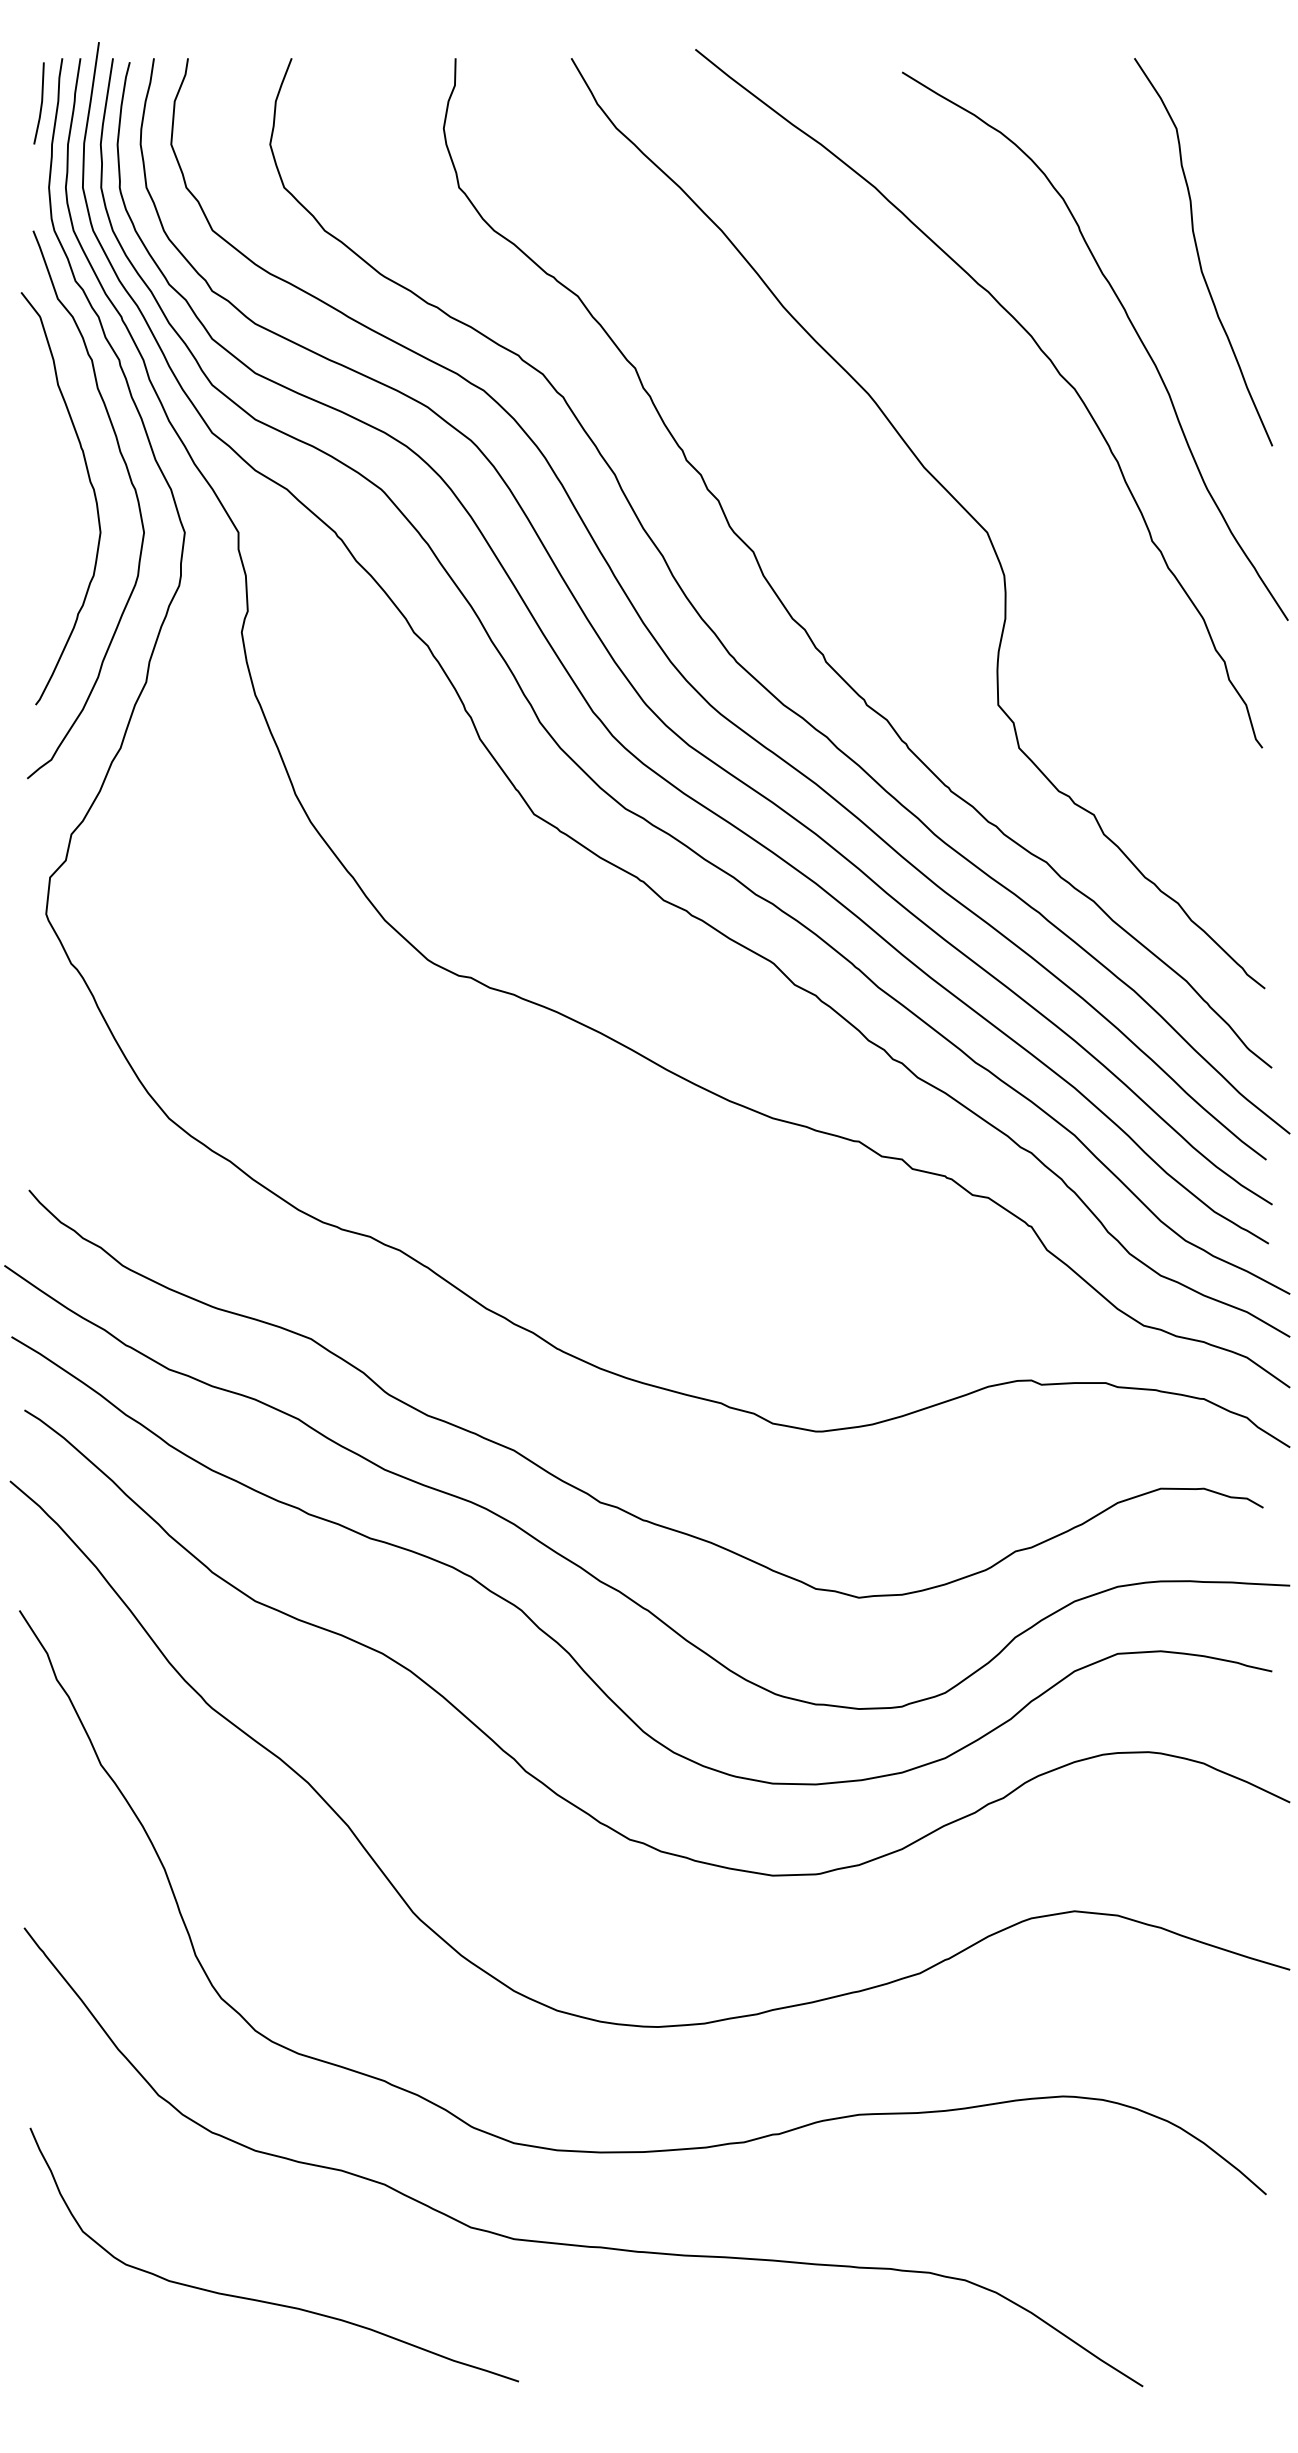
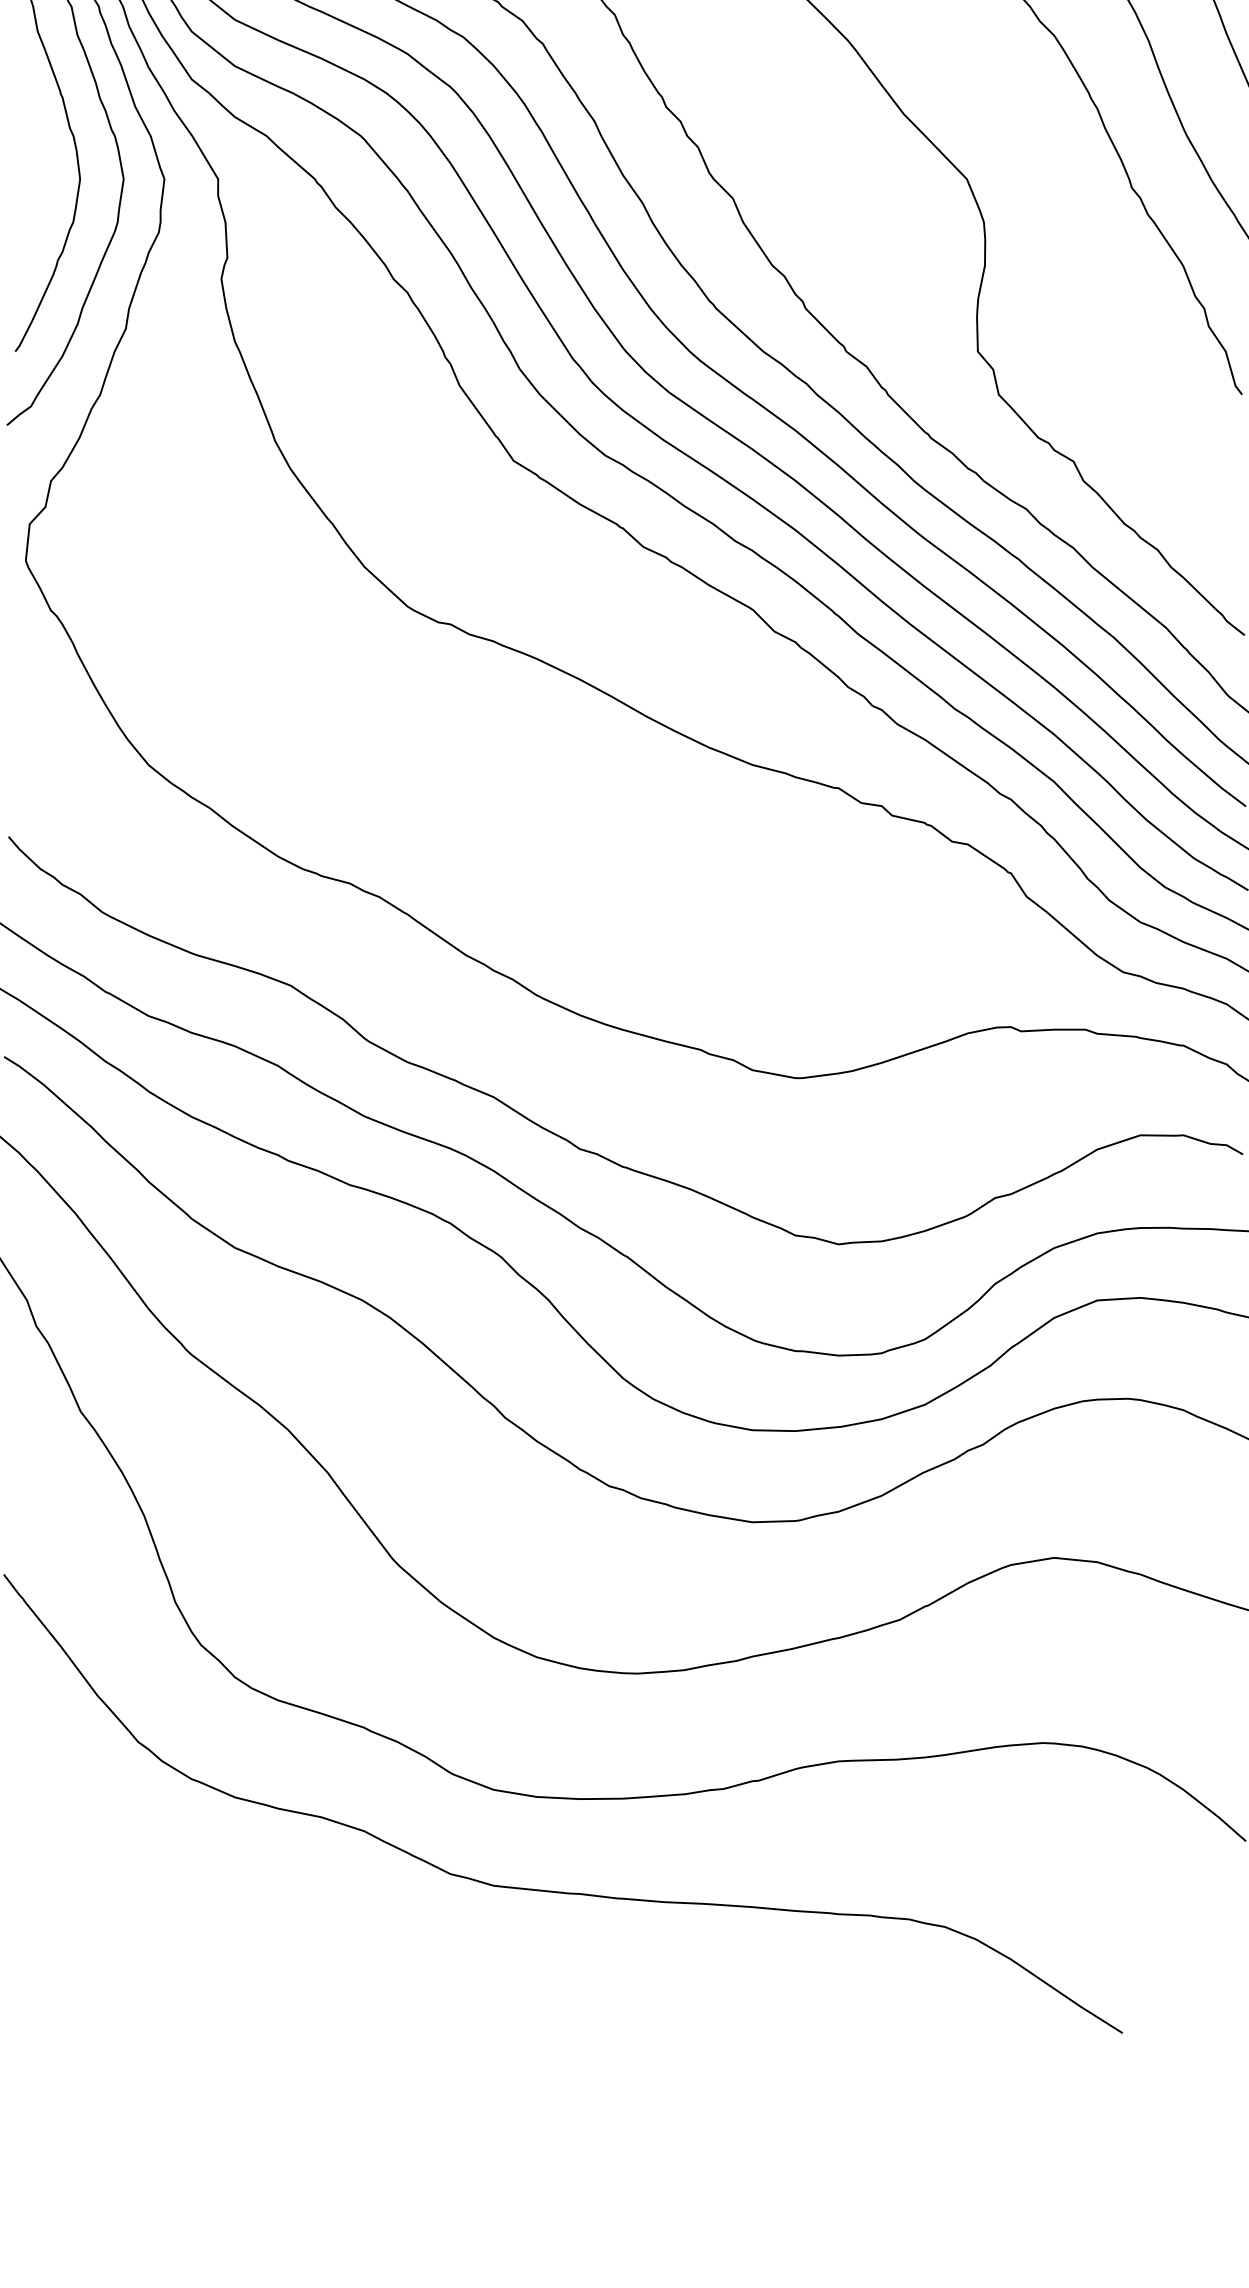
curve: (263, 2300) -> (243, 1947), removed

